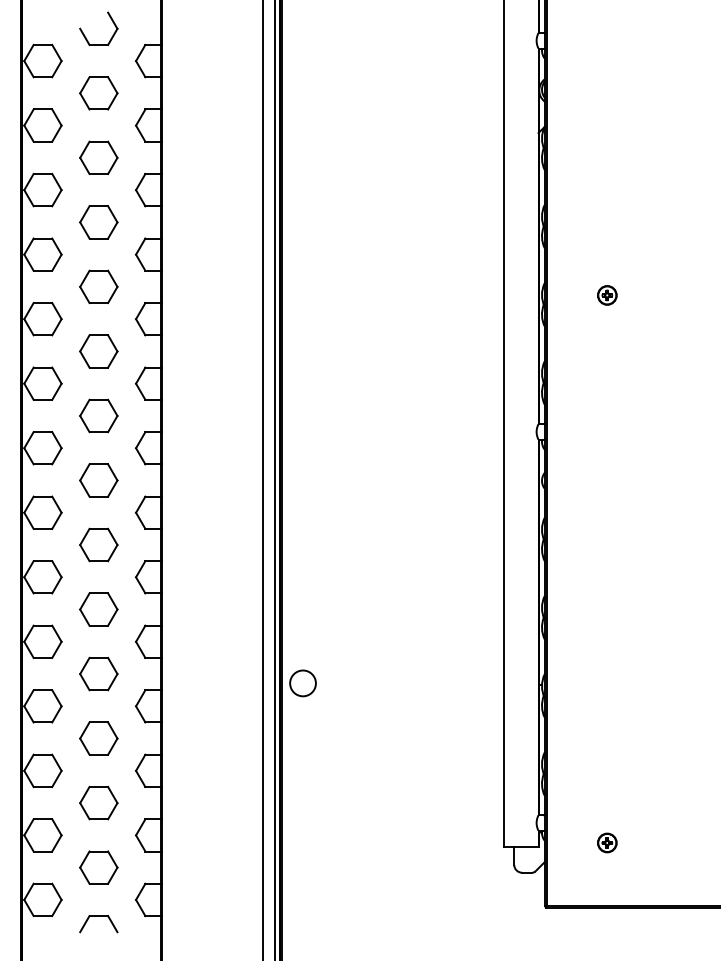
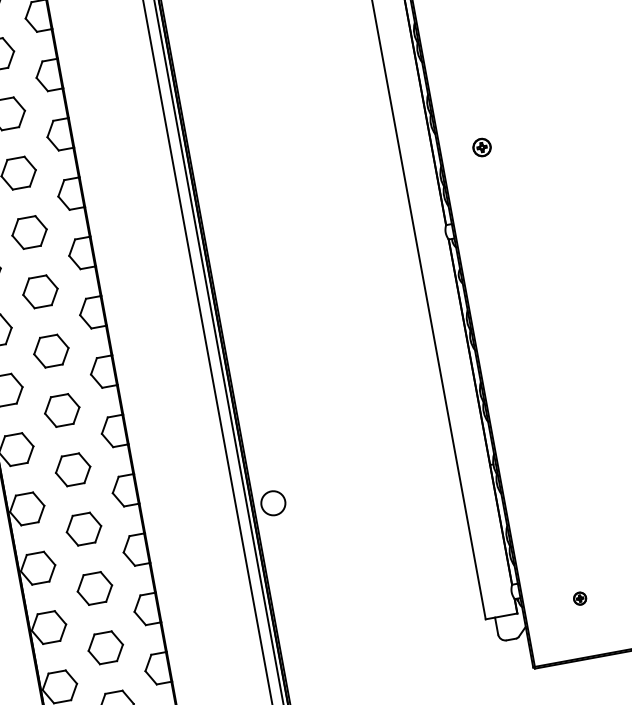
part: (607, 295) -> (482, 147), moved
part: (607, 842) -> (580, 598), size x0.7

